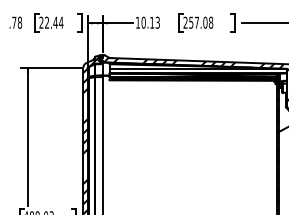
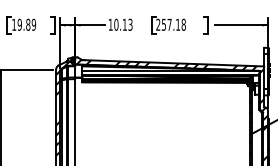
text: (51, 22) -> (24, 24), 22.44 -> 19.89
text: (205, 22) -> (178, 24), 257.08 -> 257.18

